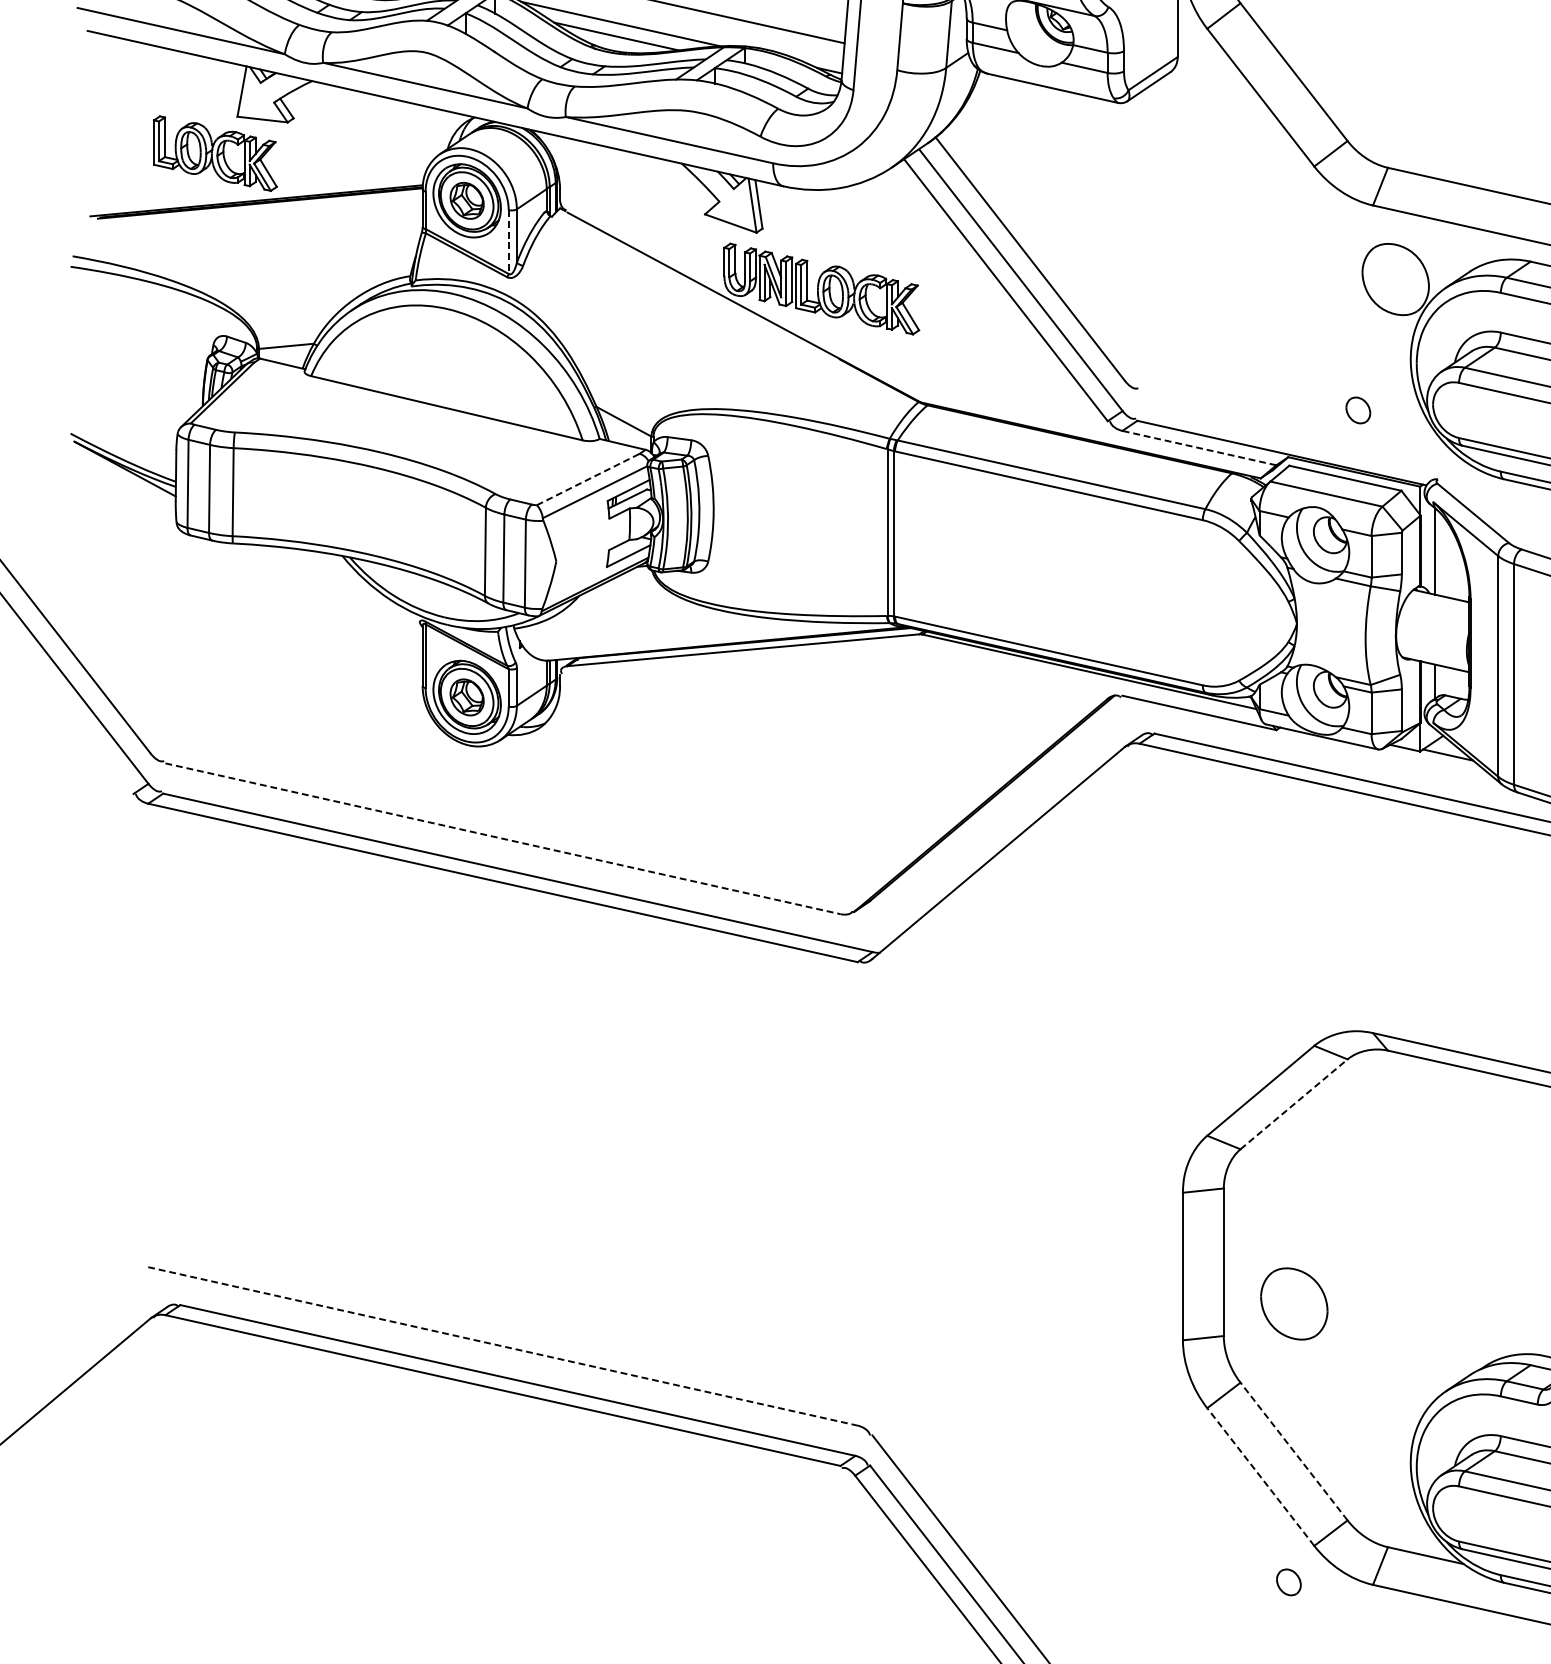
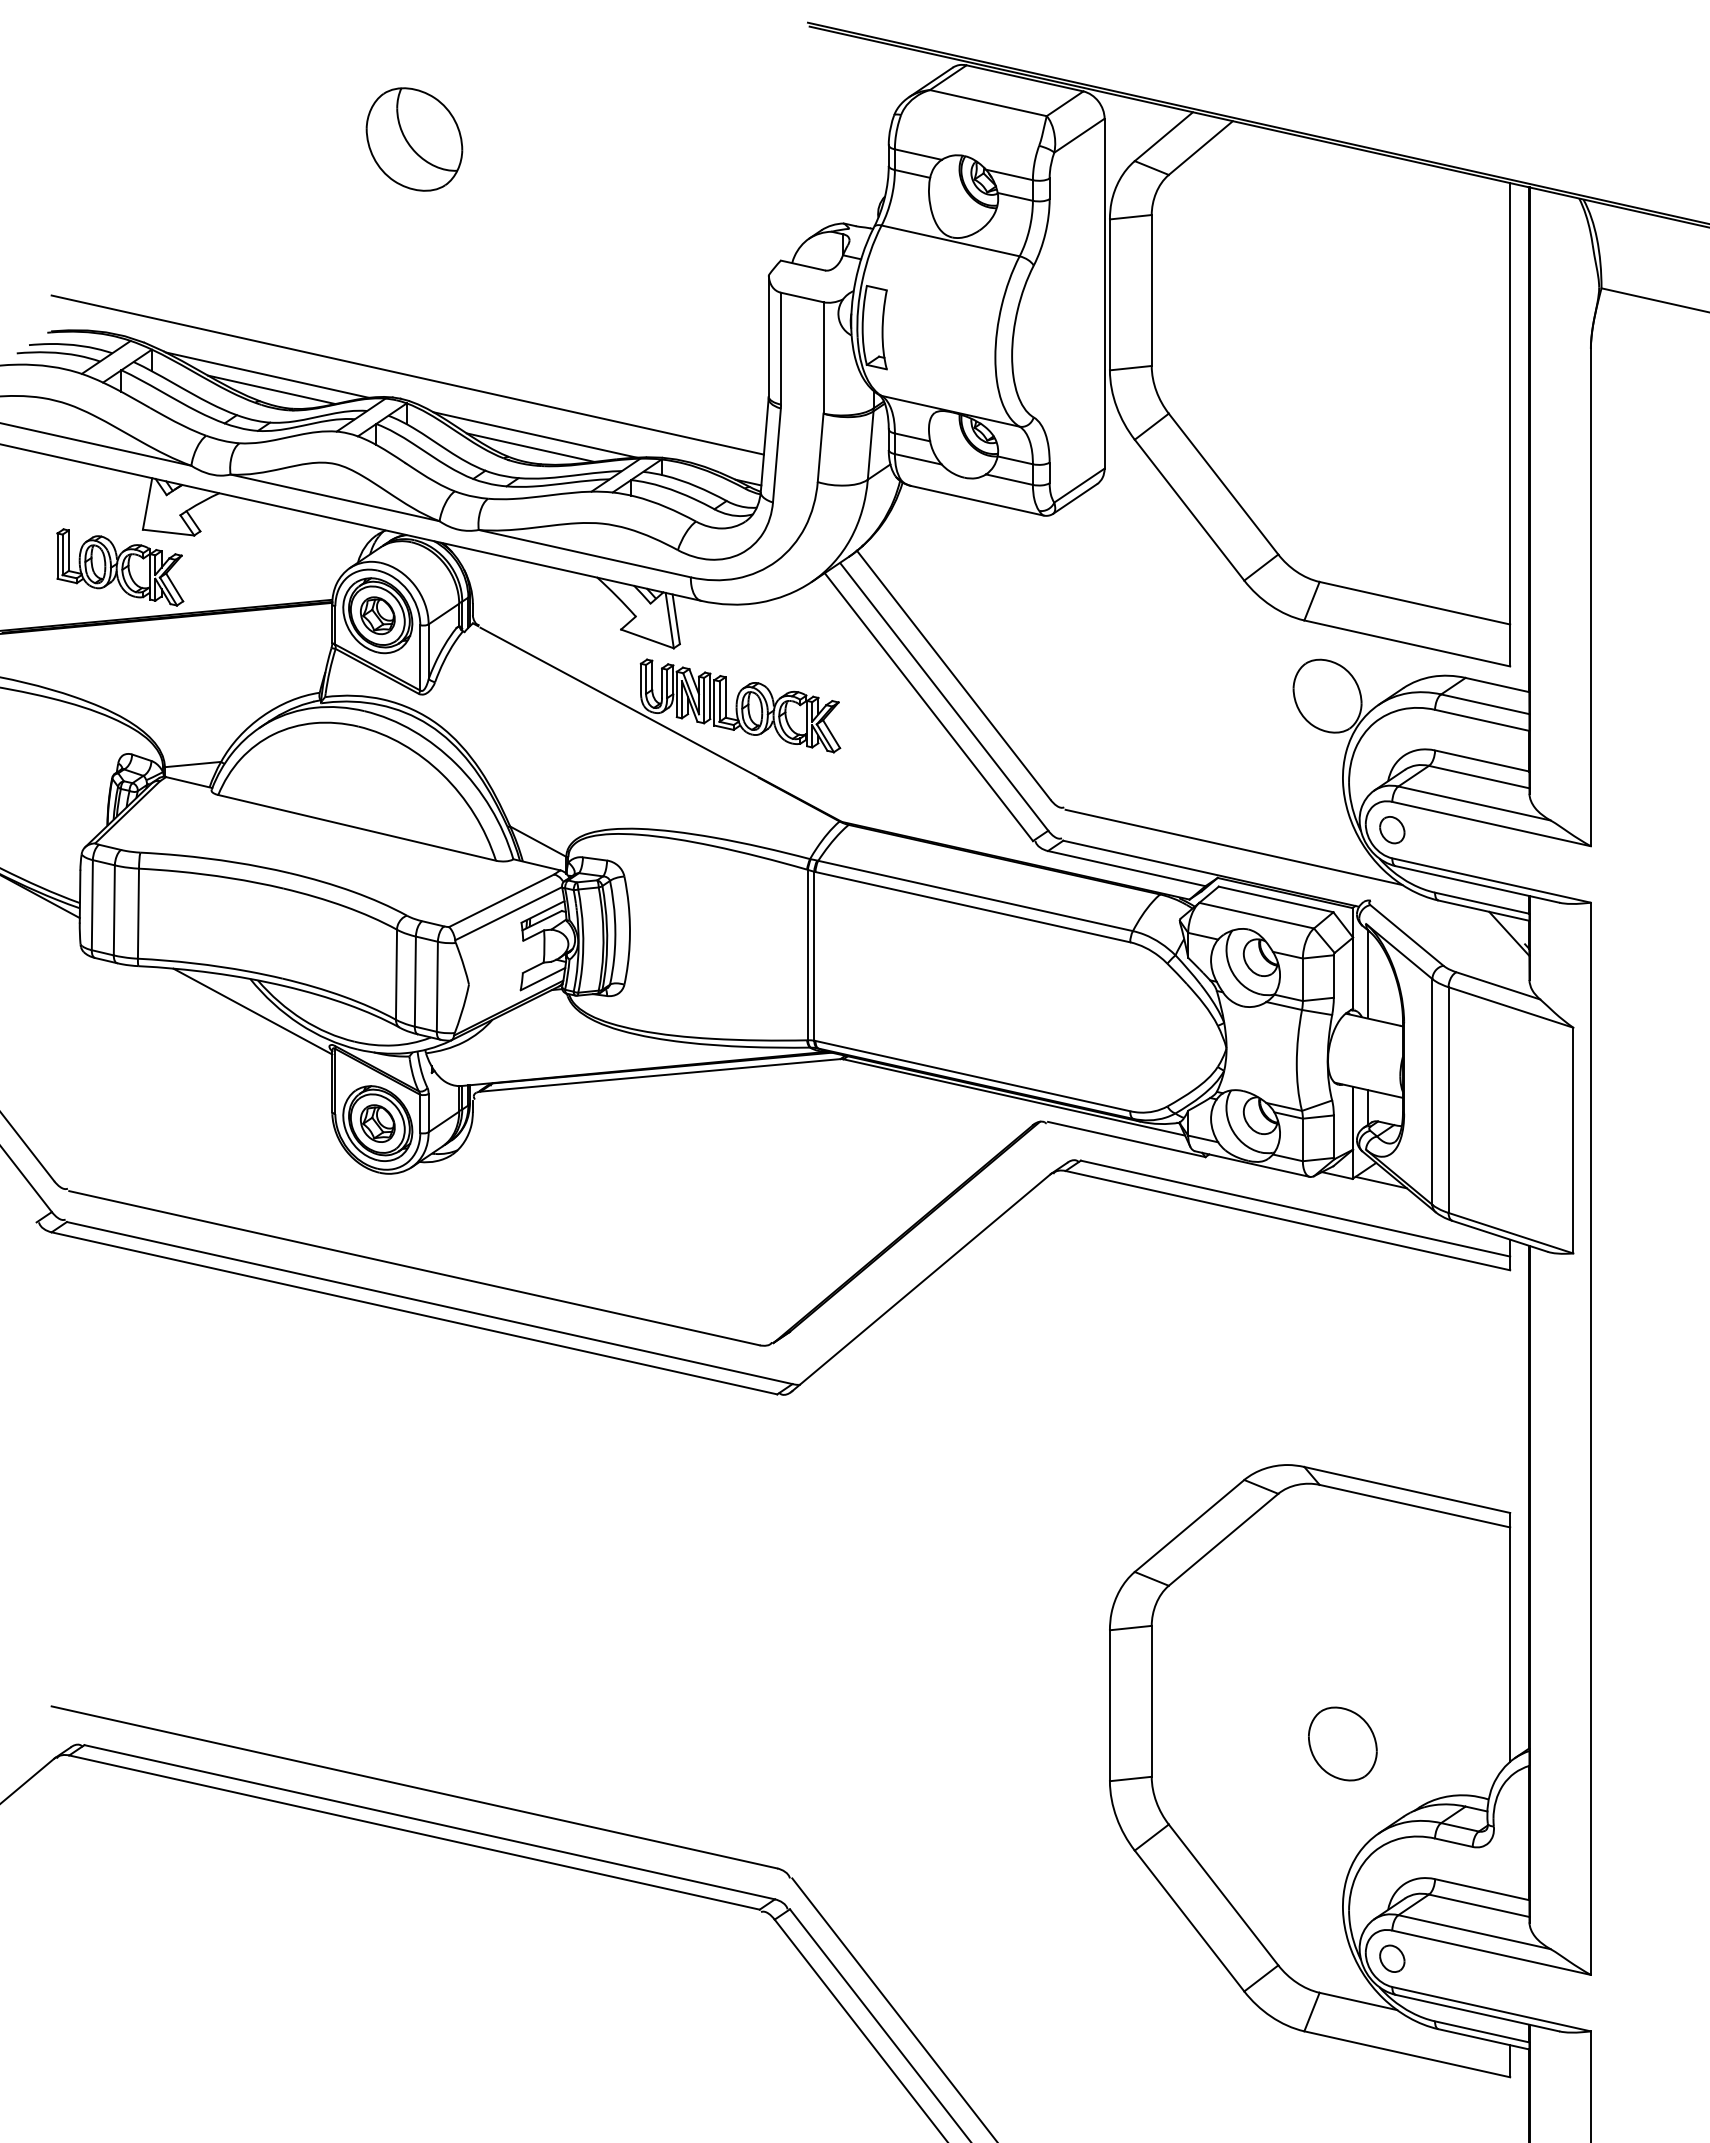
line: (508, 241) -> (420, 657), dashed -> solid
part: (1358, 410) -> (1392, 830), moved
line: (1303, 427) -> (1233, 847), added
line: (1199, 447) -> (1126, 868), dashed -> solid
line: (588, 479) -> (501, 900), dashed -> solid
line: (344, 587) -> (252, 1011), added
line: (503, 839) -> (414, 1268), dashed -> solid
line: (1293, 1104) -> (1223, 1539), dashed -> solid
part: (1293, 1303) -> (1342, 1743), moved
line: (503, 1346) -> (414, 1787), dashed -> solid
line: (1293, 1451) -> (1223, 1894), dashed -> solid
line: (1260, 1476) -> (1189, 1920), dashed -> solid
part: (1289, 1582) -> (1392, 1958), moved

